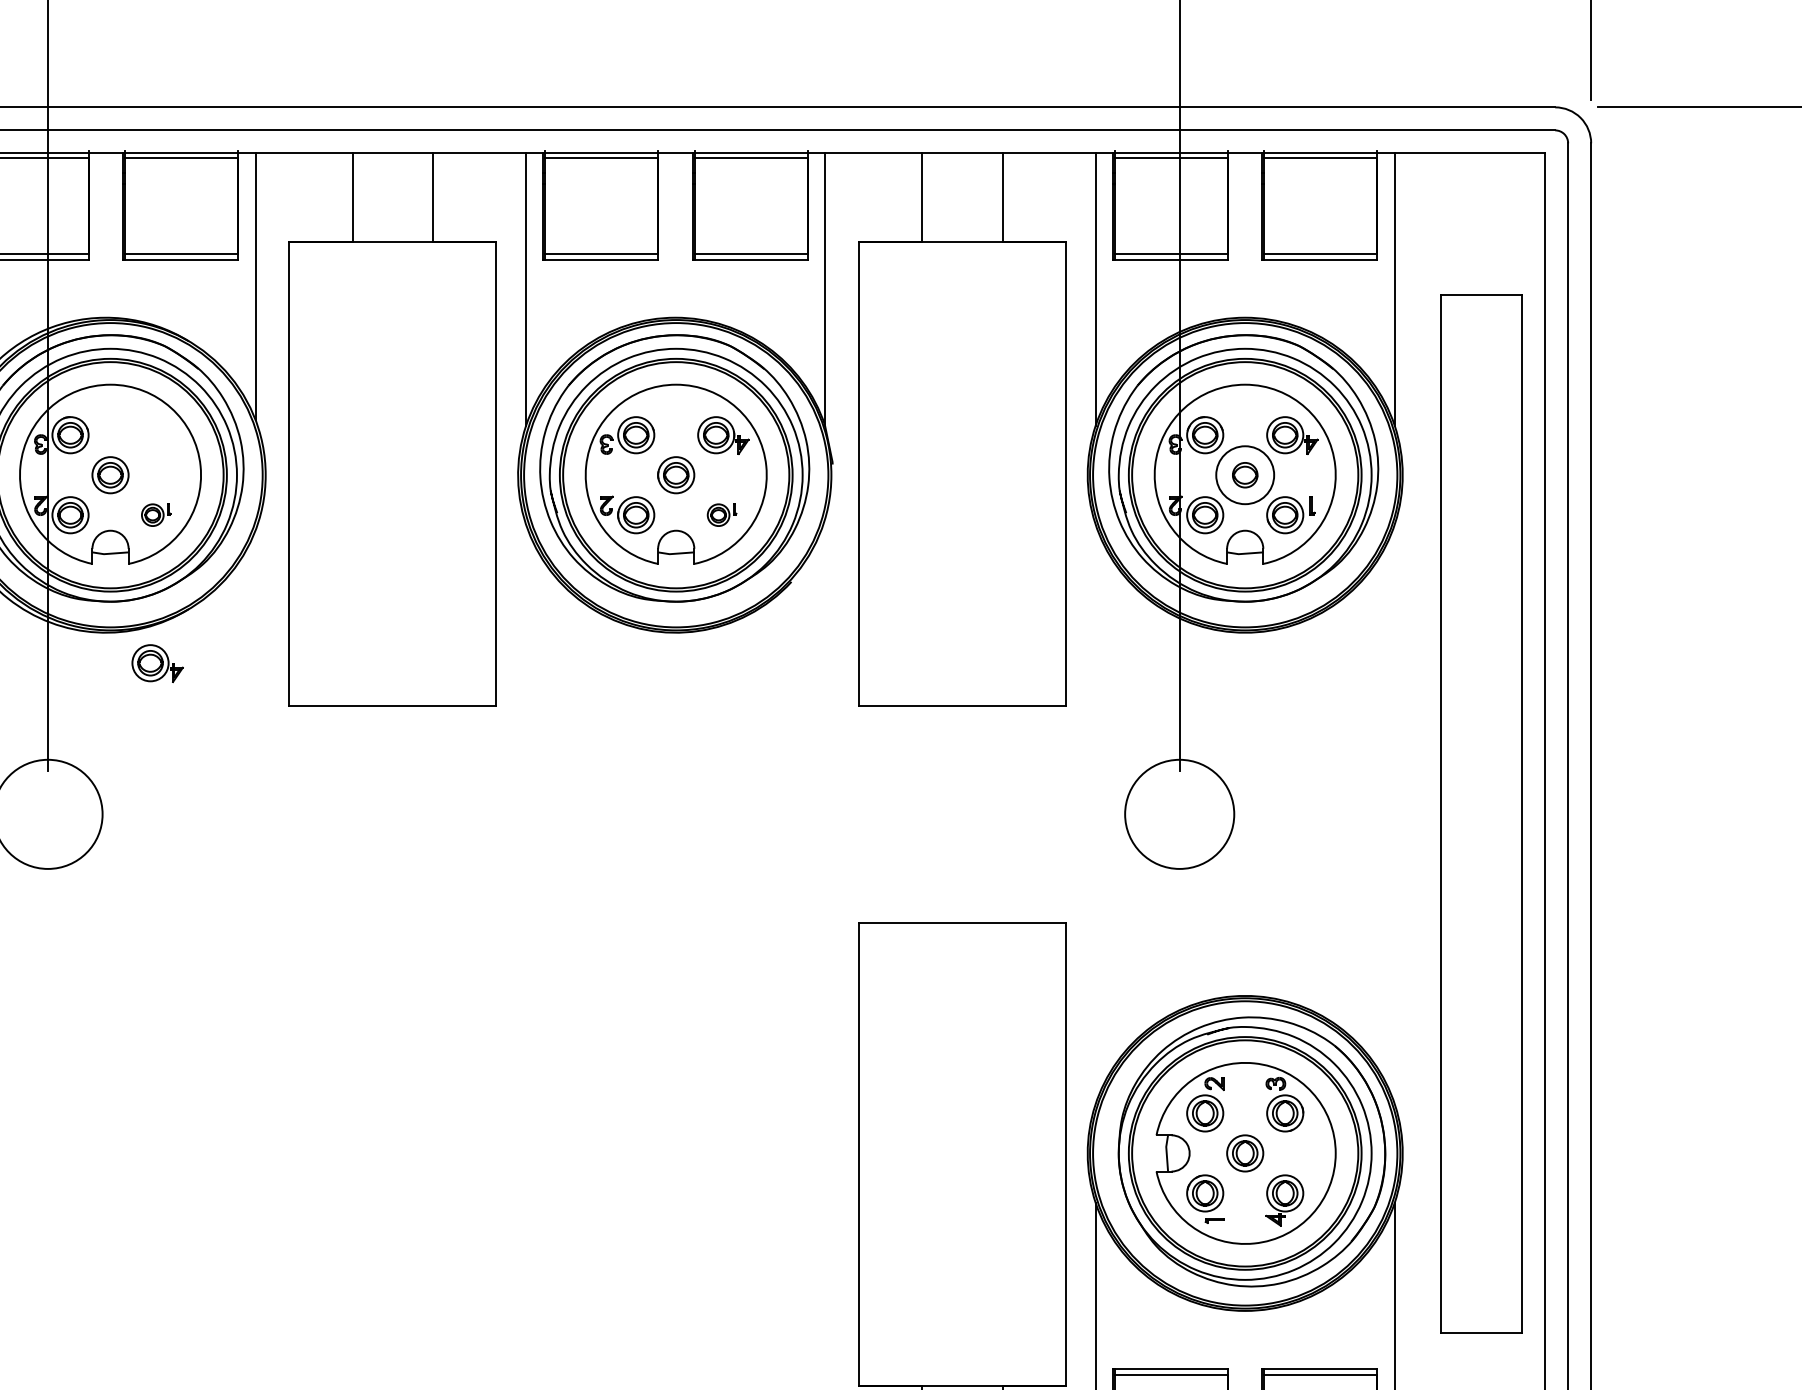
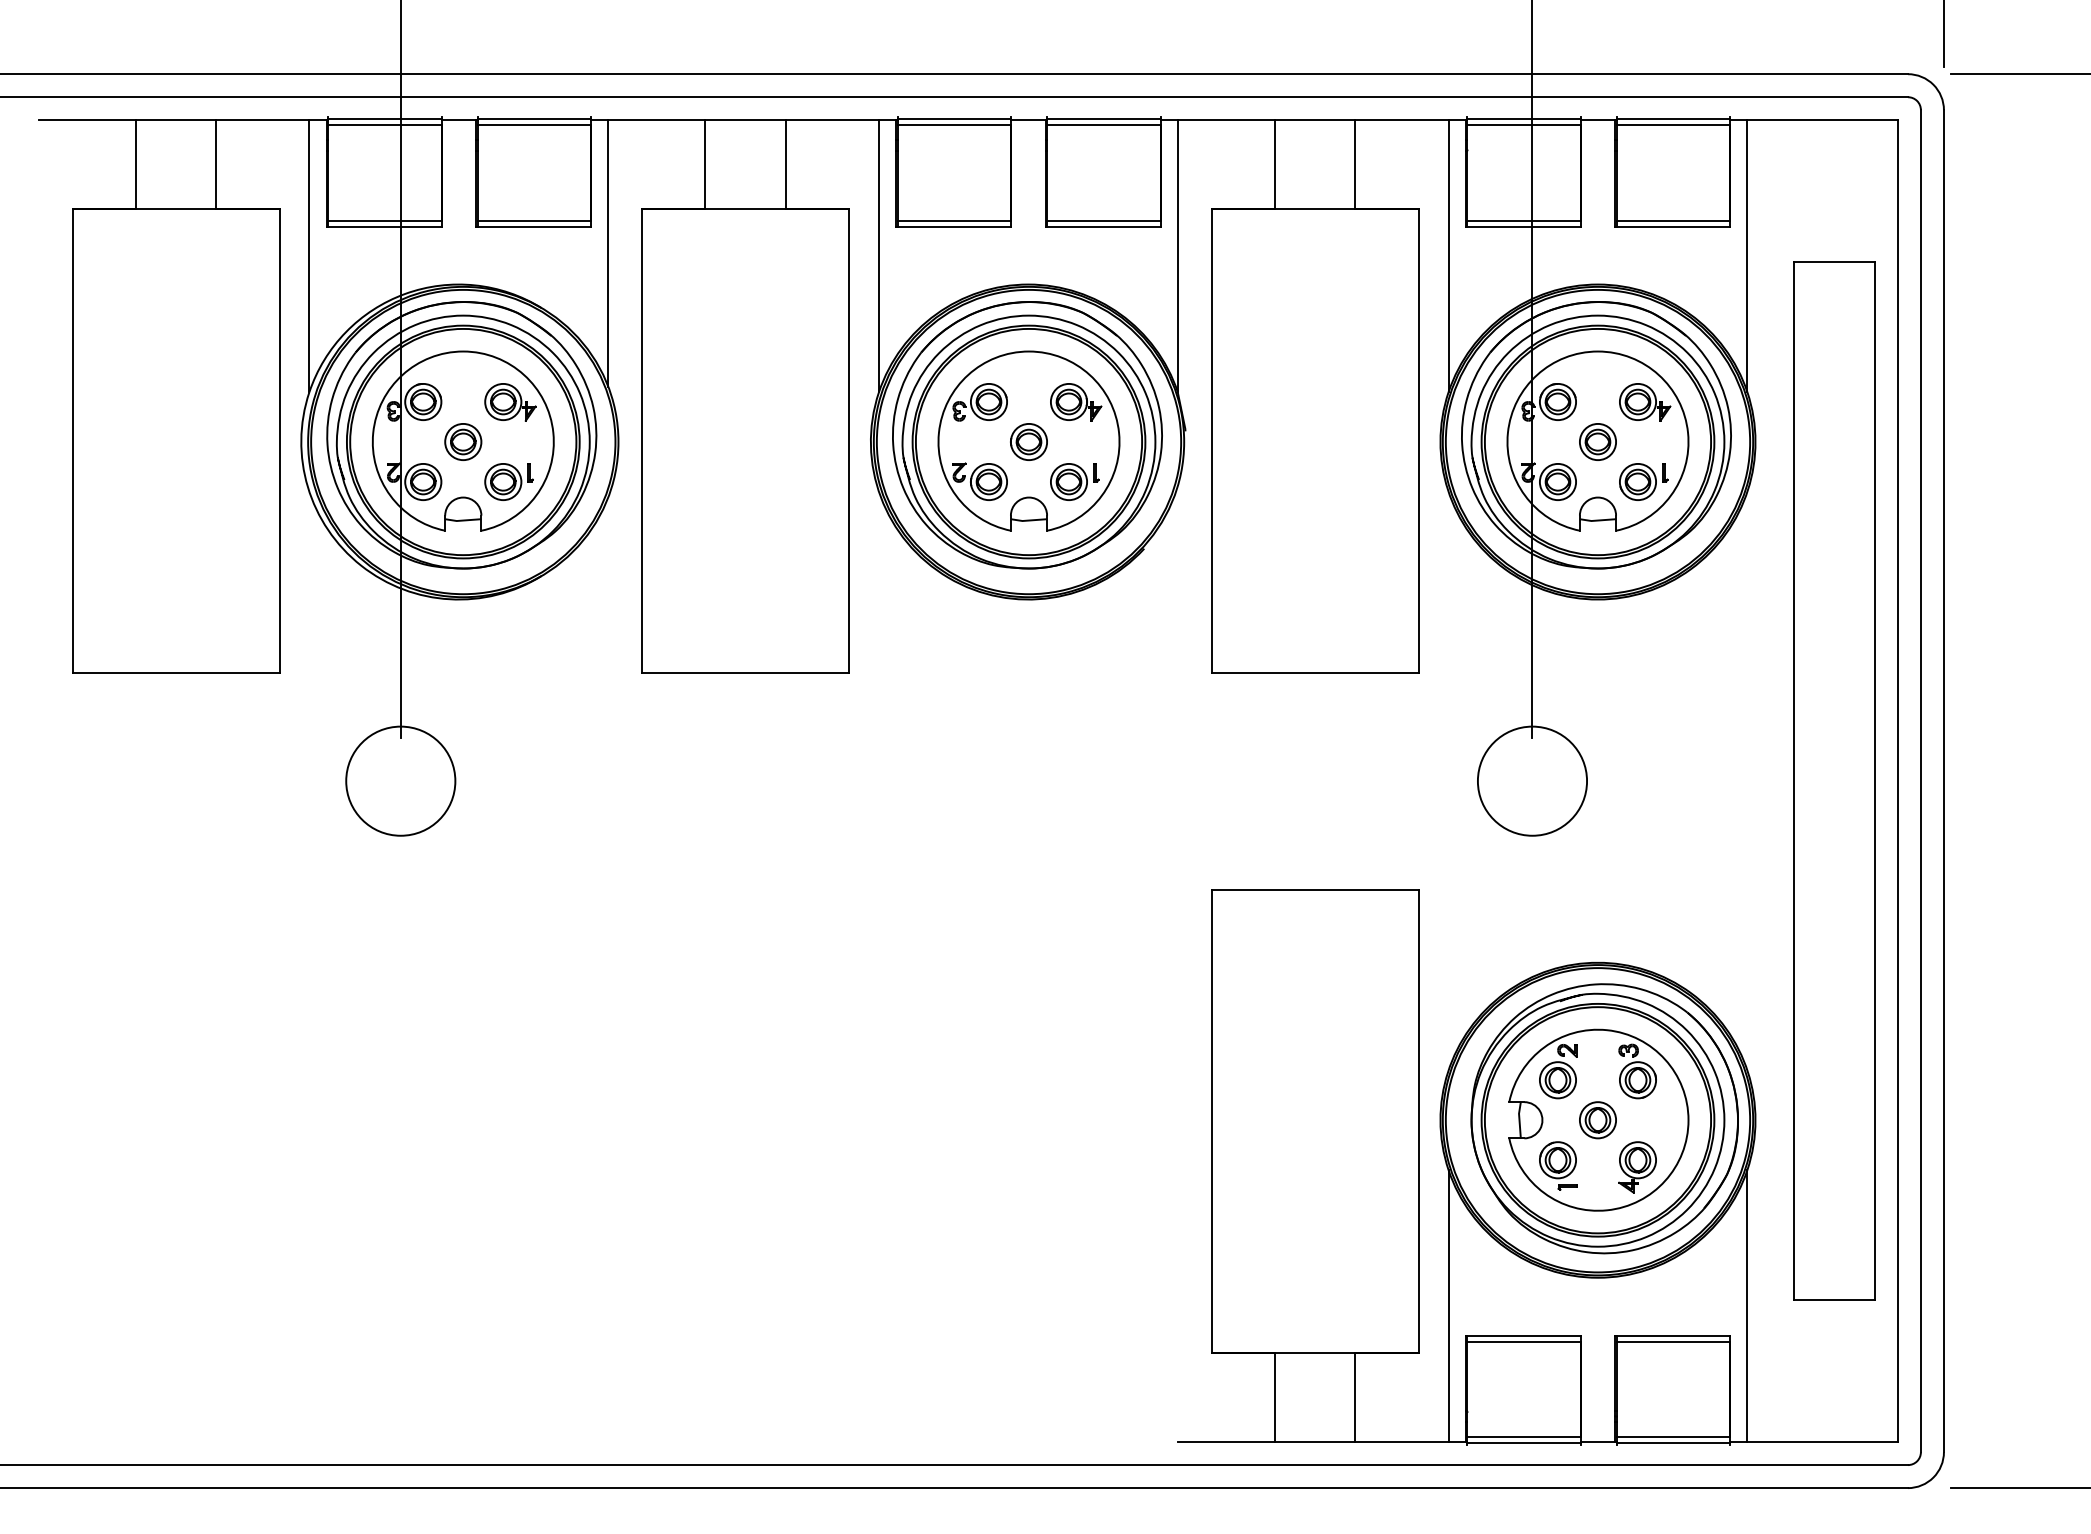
circle: (1244, 474) -> (1597, 441), size x0.62
part: (155, 514) -> (508, 481), size x1.67
part: (721, 514) -> (1074, 481), size x1.67
part: (157, 663) -> (510, 402), moved

